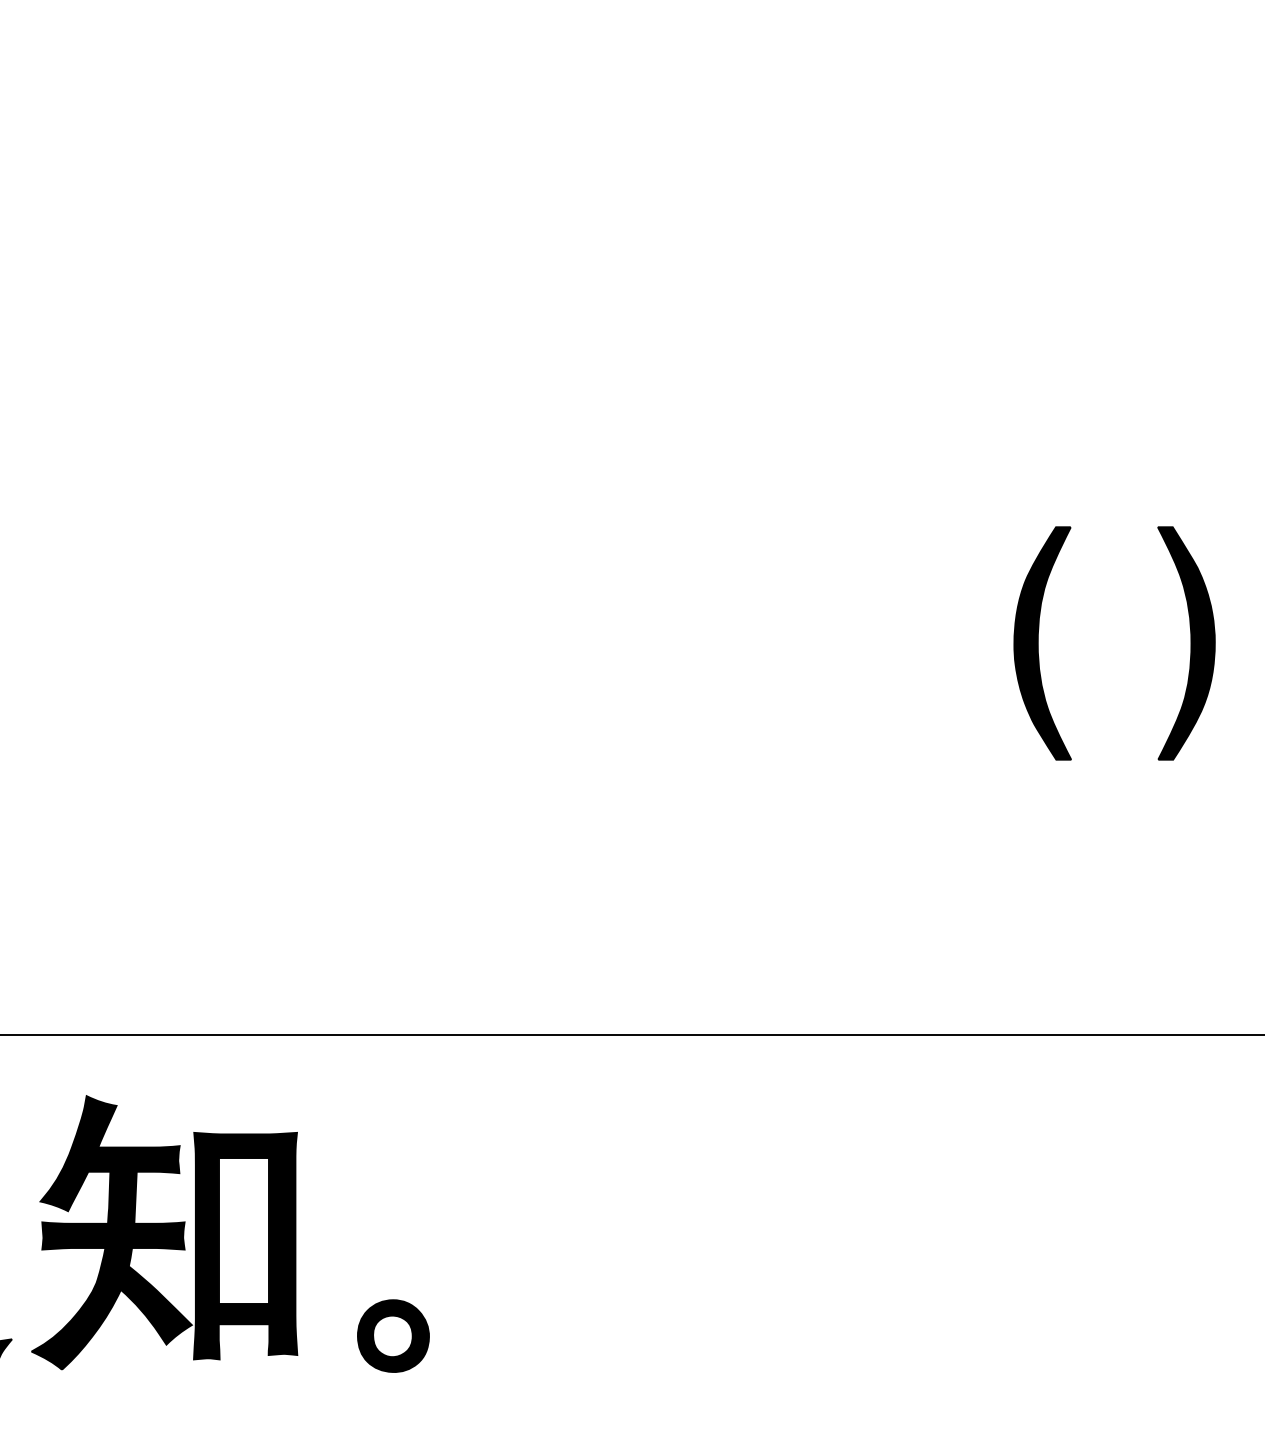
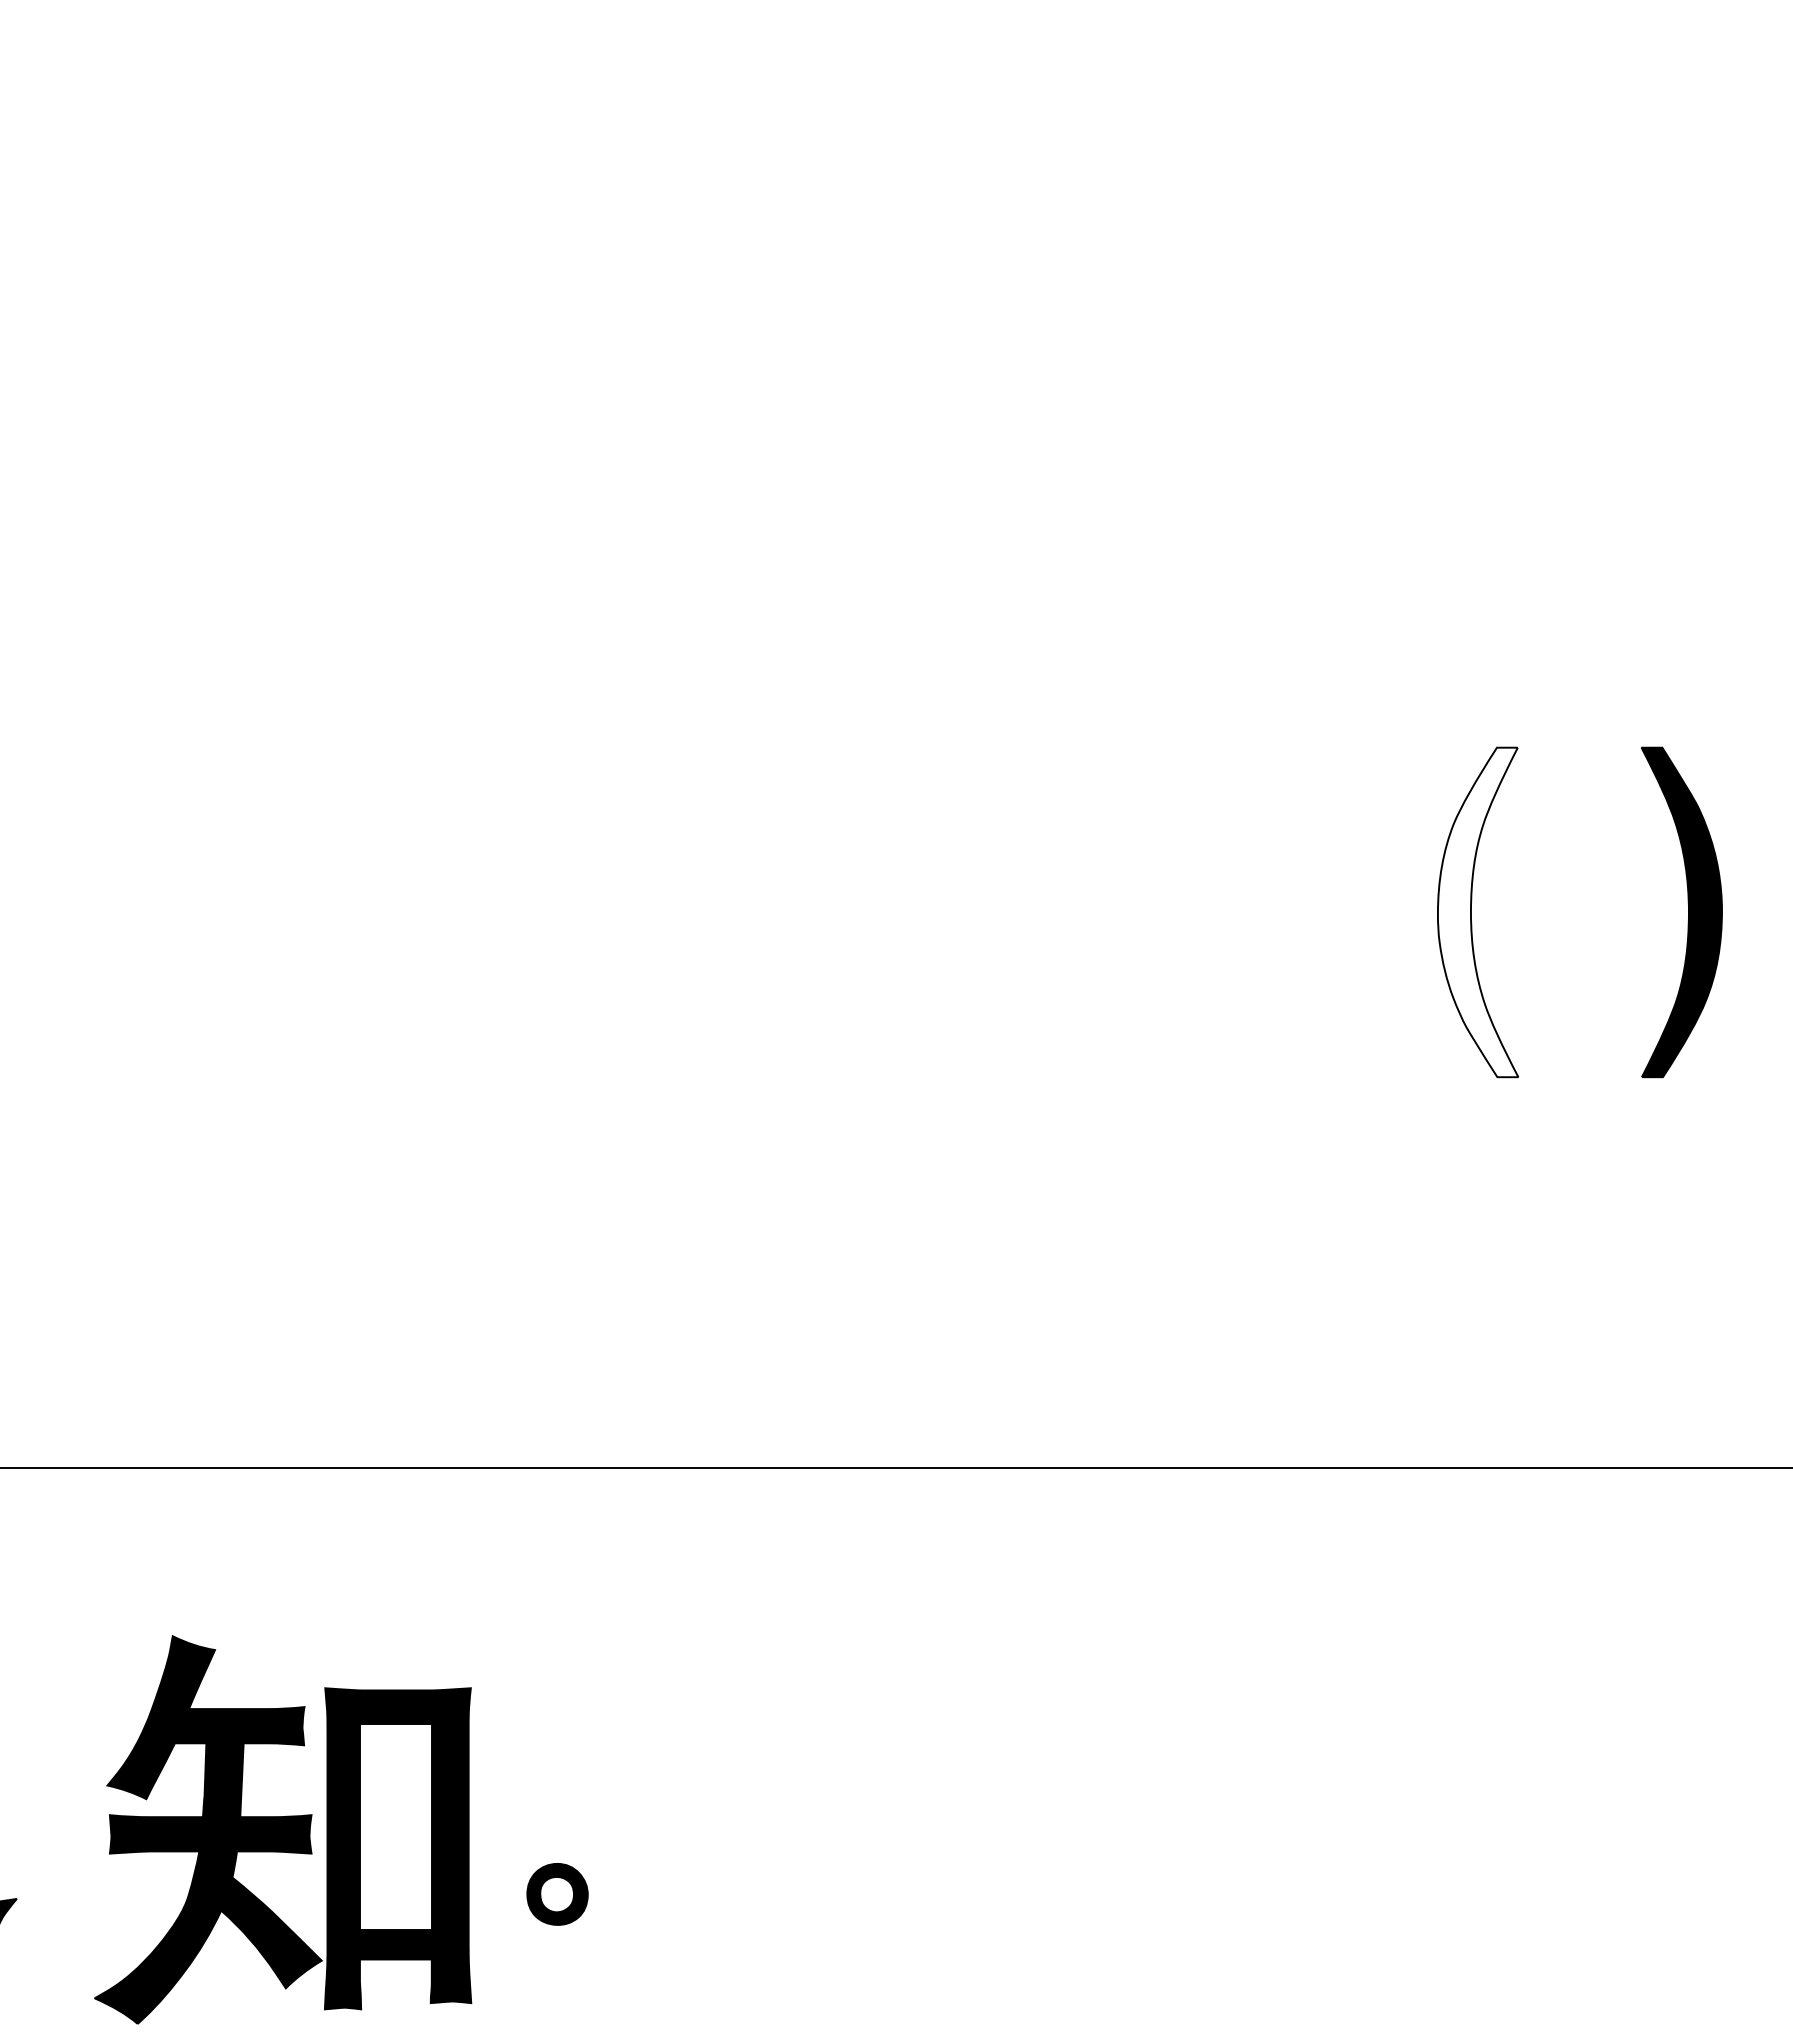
fill: (1042, 643) -> (1477, 912), removed
part: (164, 1232) -> (283, 1829), moved
part: (393, 1336) -> (557, 1894), size x0.6

